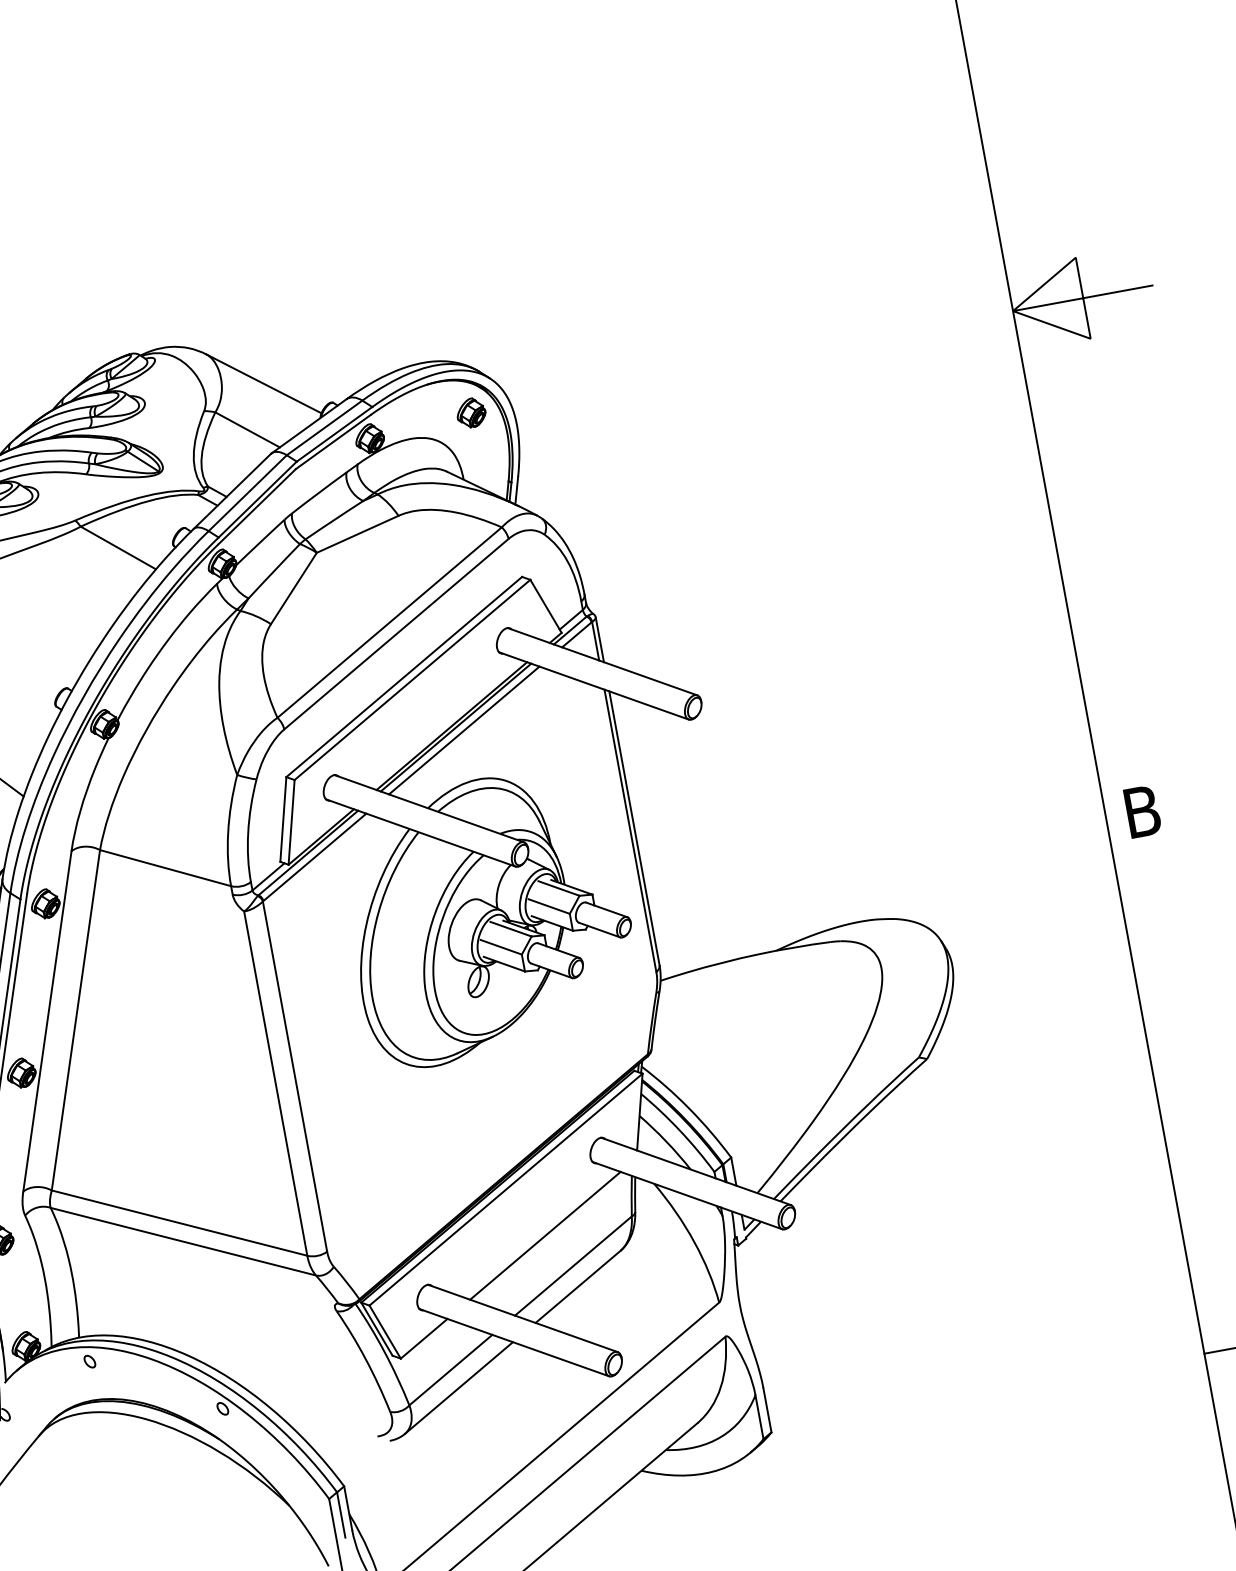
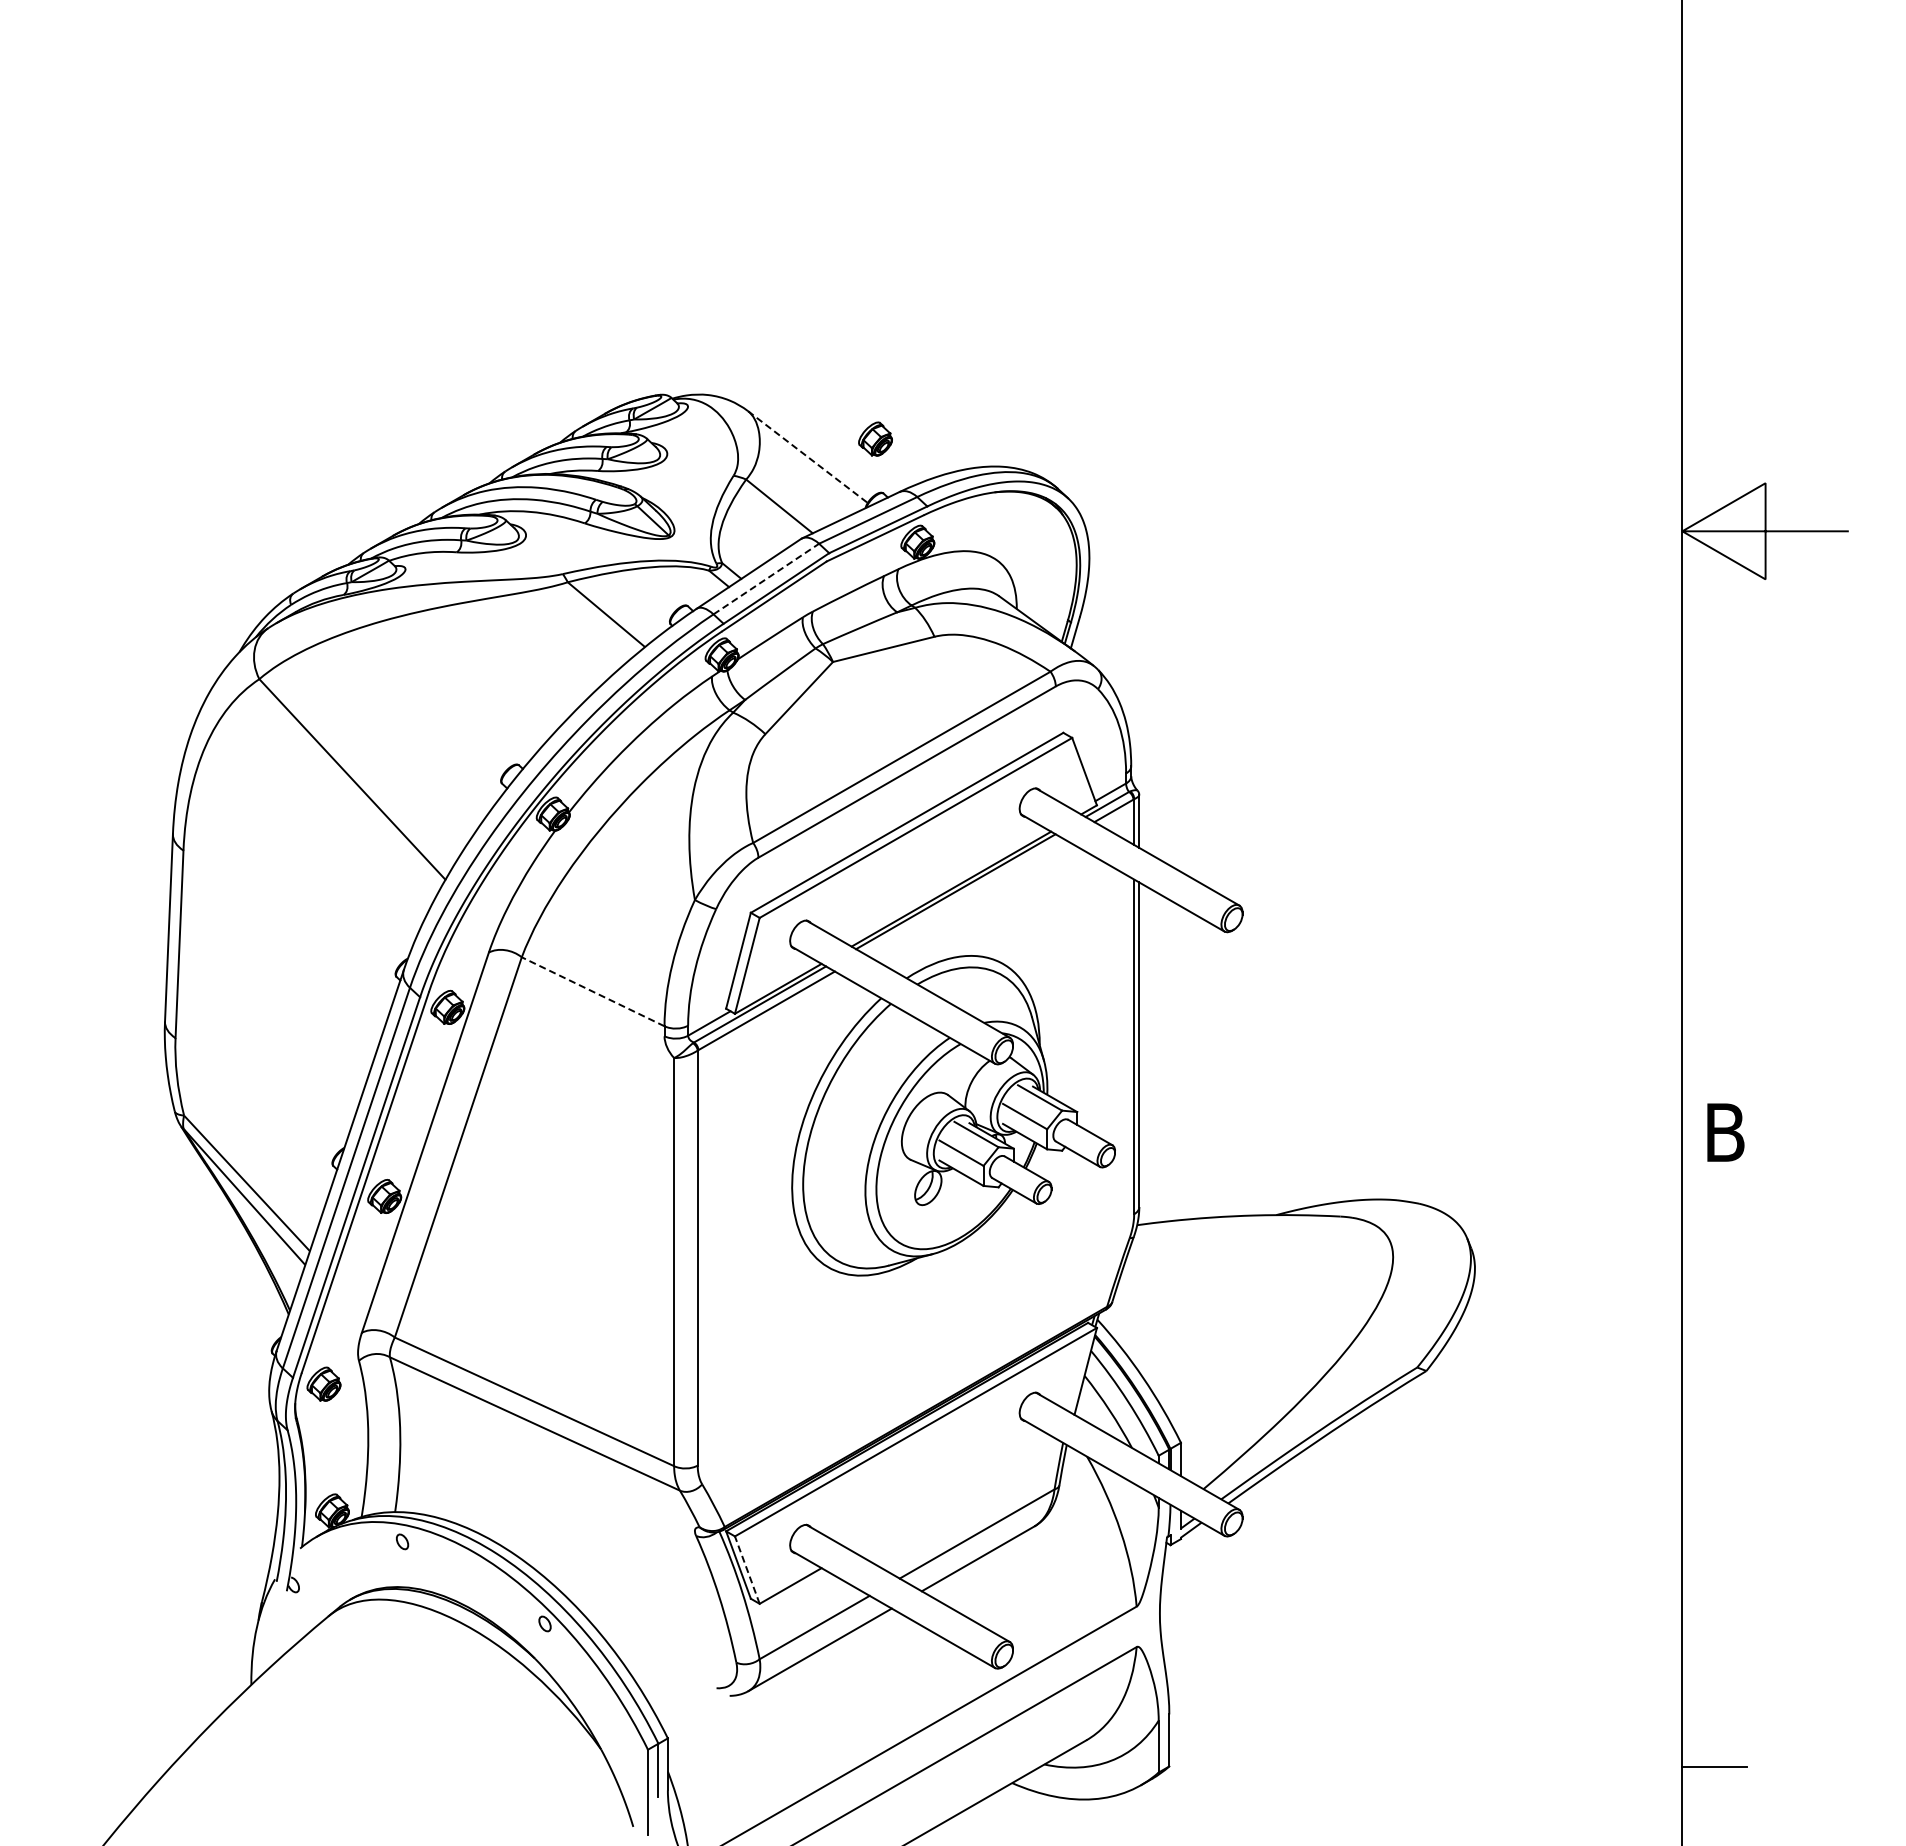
line: (264, 384) -> (808, 457), solid -> dashed
part: (471, 412) -> (875, 438), moved
line: (247, 493) -> (766, 579), solid -> dashed
line: (464, 730) -> (964, 896), removed
line: (164, 867) -> (592, 991), solid -> dashed
line: (545, 1235) -> (951, 1492), removed
line: (385, 1332) -> (747, 1570), solid -> dashed

